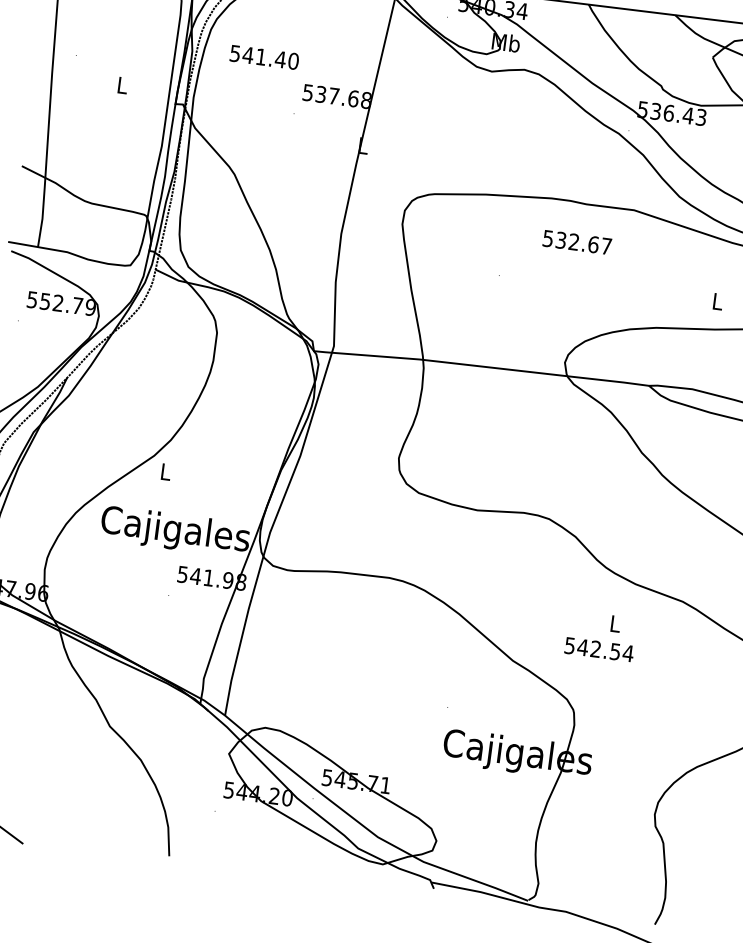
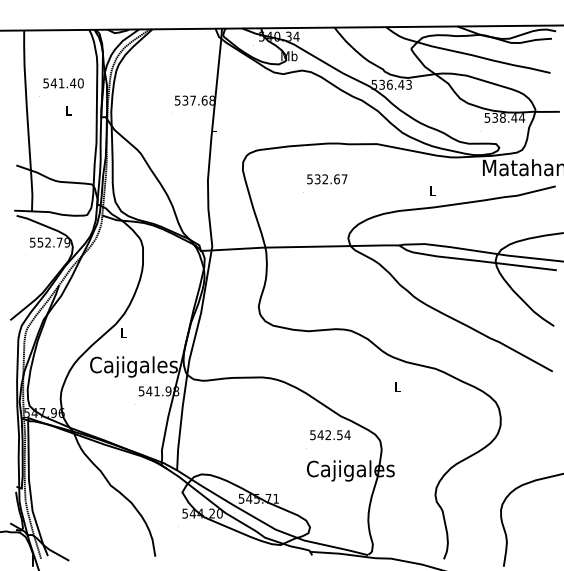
text: (264, 57) -> (63, 83), moved
text: (577, 242) -> (327, 179), moved
text: (599, 650) -> (330, 435), moved

